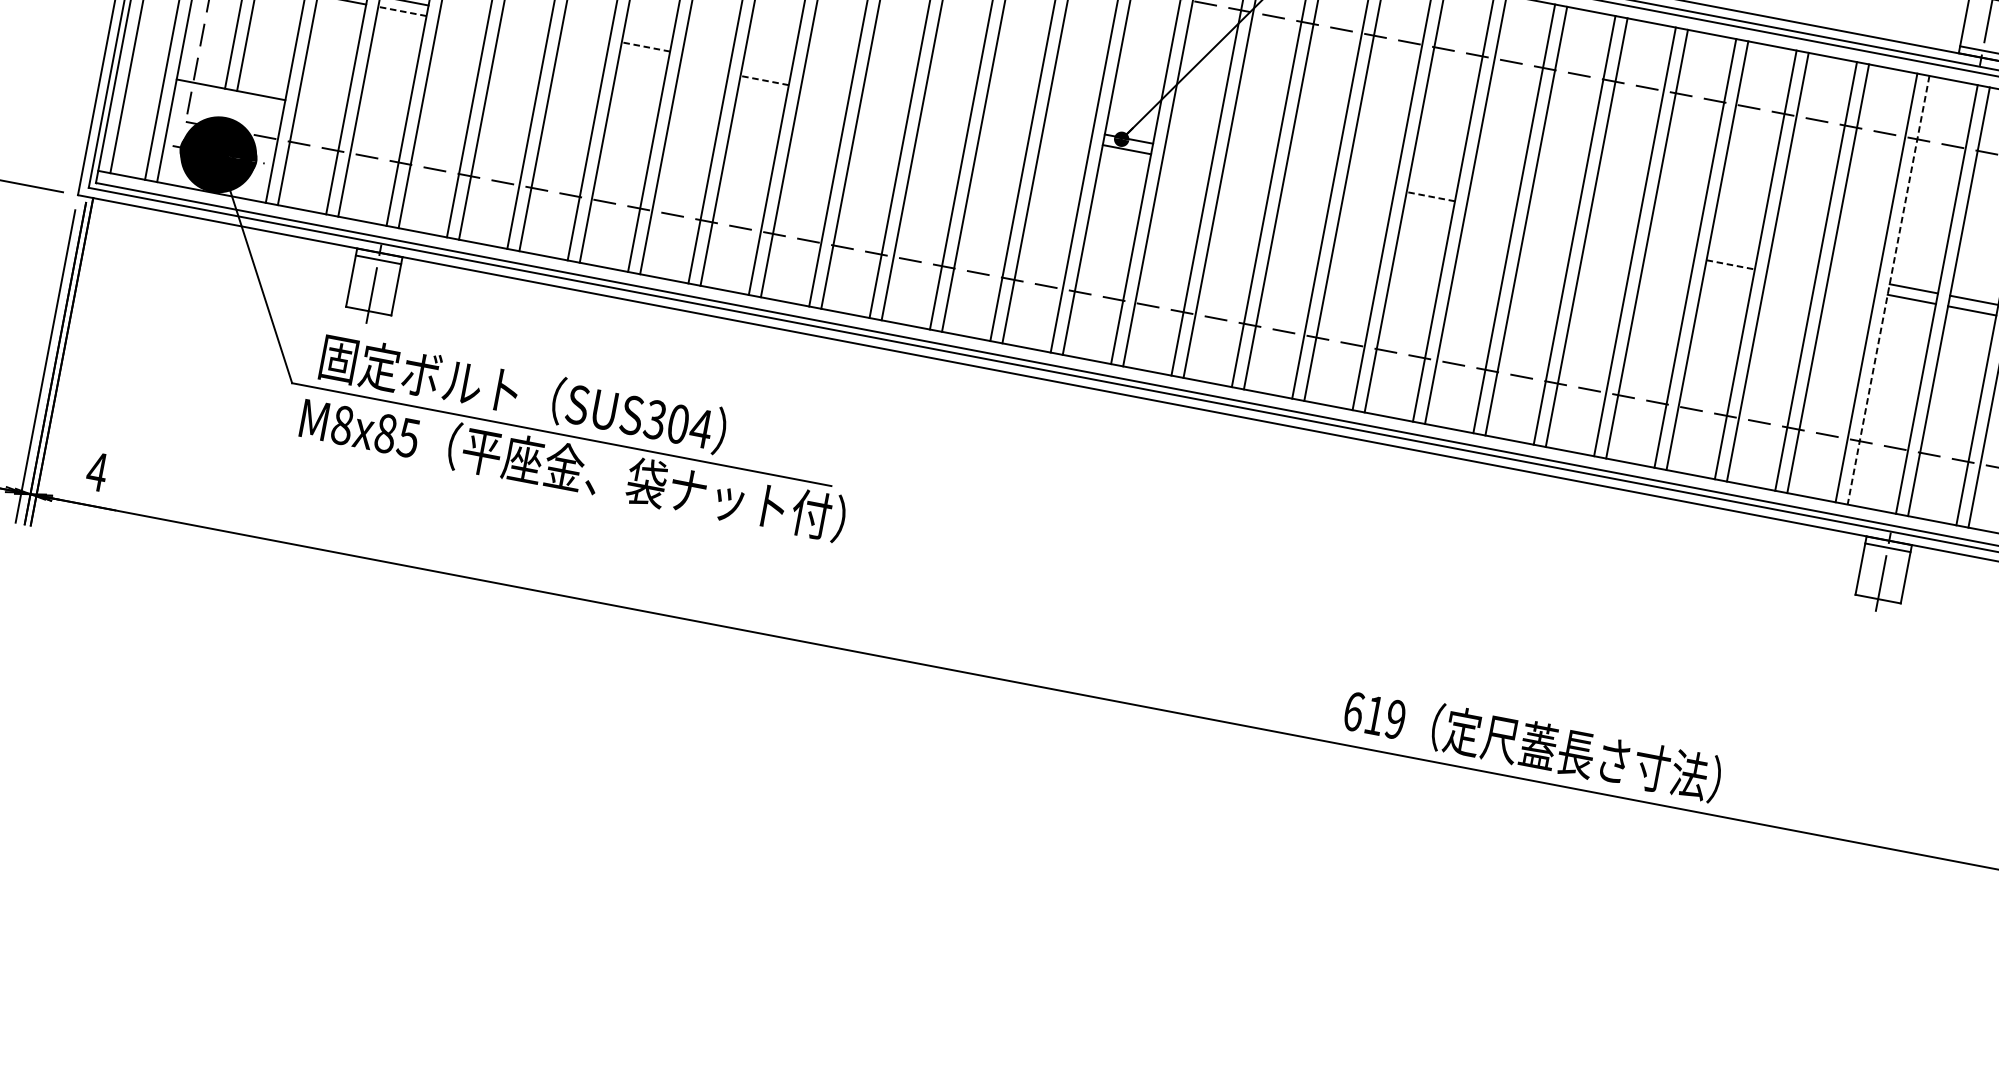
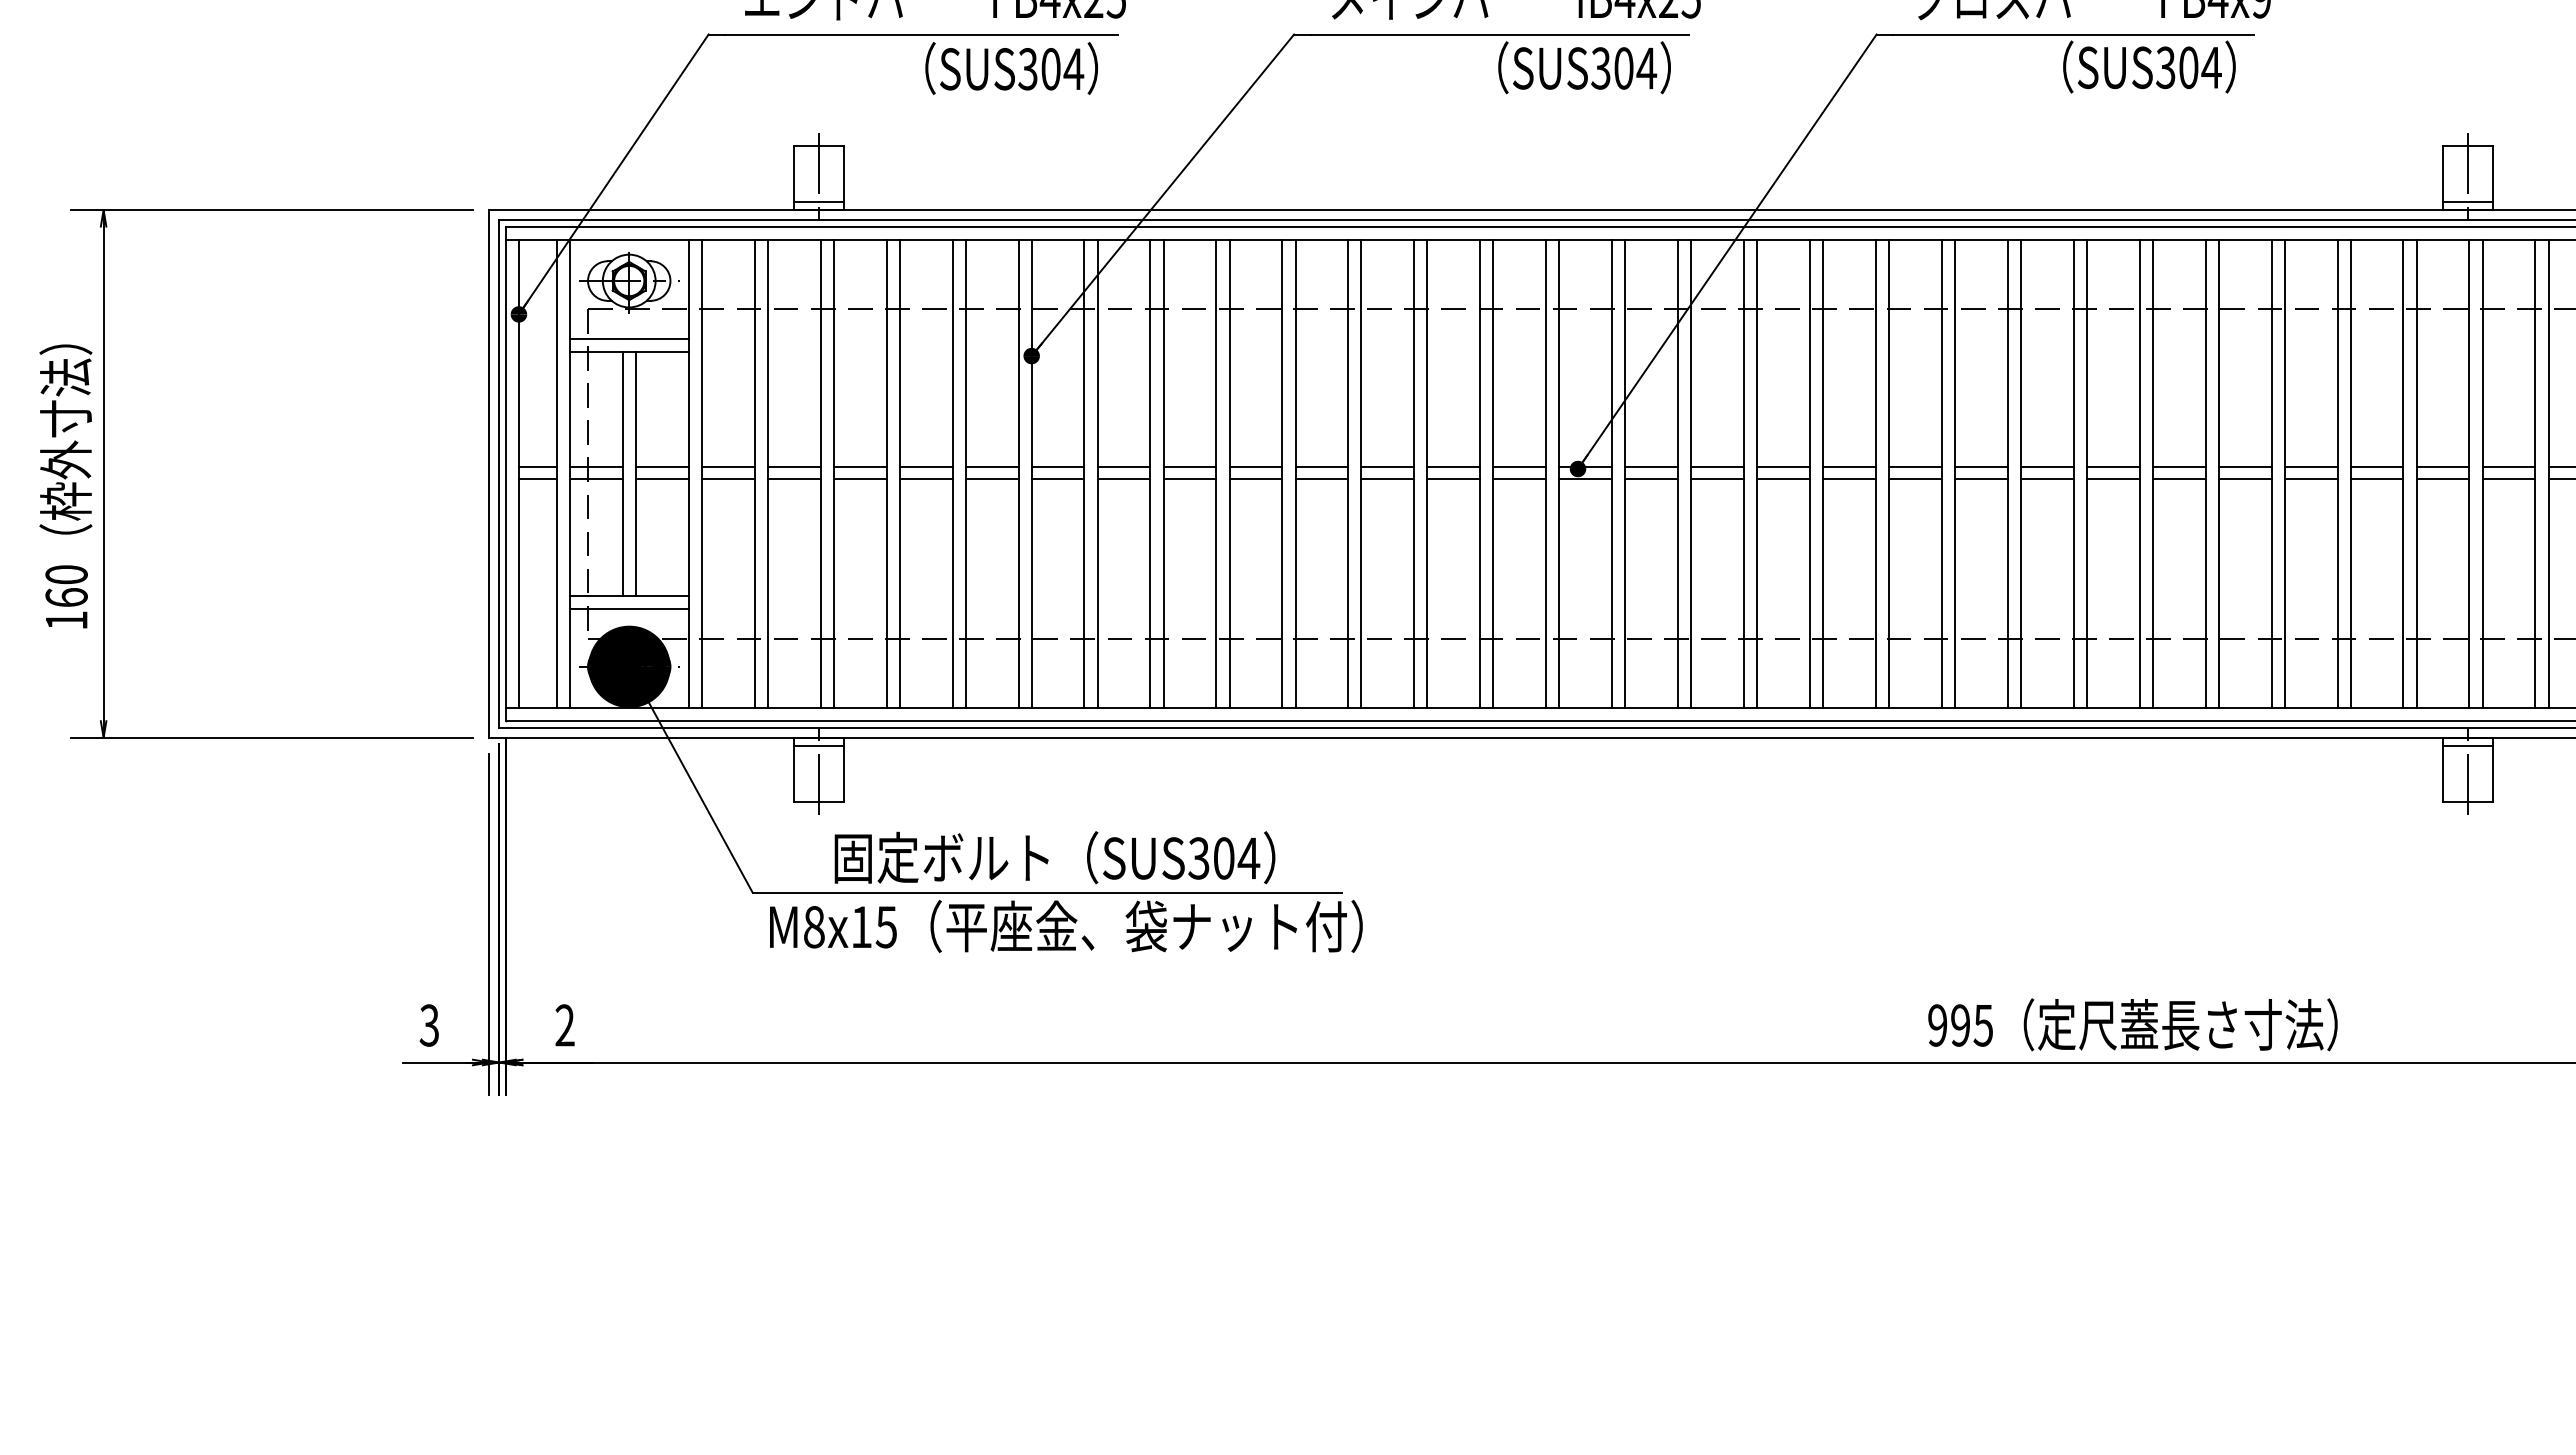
line: (401, 10) -> (793, 478), dashed -> solid
line: (464, 12) -> (859, 467), added
line: (462, 22) -> (859, 478), added
line: (524, 23) -> (925, 467), added
line: (522, 34) -> (925, 478), added
line: (584, 35) -> (991, 467), added
line: (583, 45) -> (991, 478), added
line: (645, 46) -> (1057, 467), dashed -> solid
line: (643, 57) -> (1057, 478), added
line: (705, 58) -> (1123, 467), added
line: (703, 68) -> (1123, 478), added
line: (766, 70) -> (1189, 467), added
line: (764, 80) -> (1189, 478), dashed -> solid
line: (826, 81) -> (1255, 467), added
line: (824, 91) -> (1255, 478), added
line: (887, 93) -> (1321, 467), added
line: (228, 102) -> (629, 609), added
line: (885, 103) -> (1321, 478), added
line: (947, 104) -> (1387, 467), added
line: (945, 114) -> (1387, 478), added
line: (1007, 116) -> (1453, 467), added
line: (1006, 126) -> (1453, 478), added
line: (1068, 127) -> (1519, 467), added
line: (1066, 137) -> (1519, 478), added
line: (1189, 150) -> (1651, 467), added
line: (1187, 160) -> (1651, 478), added
line: (1249, 162) -> (1717, 467), added
line: (1247, 172) -> (1717, 478), added
line: (1310, 173) -> (1783, 467), added
line: (1308, 183) -> (1783, 478), added
line: (1370, 185) -> (1849, 467), added
line: (1368, 195) -> (1849, 478), added
line: (1429, 196) -> (1914, 467), dashed -> solid
line: (1428, 206) -> (1915, 478), added
line: (1491, 208) -> (1981, 467), added
line: (1489, 218) -> (1981, 478), added
line: (1550, 219) -> (2046, 467), added
line: (1548, 229) -> (2046, 478), added
line: (1611, 231) -> (2112, 467), added
line: (1609, 241) -> (2112, 478), added
line: (1671, 242) -> (2178, 467), added
line: (1669, 252) -> (2178, 478), added
line: (1732, 254) -> (2244, 467), added
line: (1731, 264) -> (2245, 478), dashed -> solid
line: (1792, 265) -> (2310, 467), added
line: (1790, 275) -> (2310, 478), added
line: (1852, 277) -> (2376, 467), added
line: (1851, 287) -> (2376, 478), added
line: (1888, 290) -> (2416, 474), dashed -> solid
text: (523, 393) -> (1054, 857), moved
text: (385, 433) -> (861, 927), M8x85 -> M8x15
text: (96, 471) -> (564, 1025), 4 -> 2
text: (1374, 715) -> (1960, 1025), 619 -> 995

